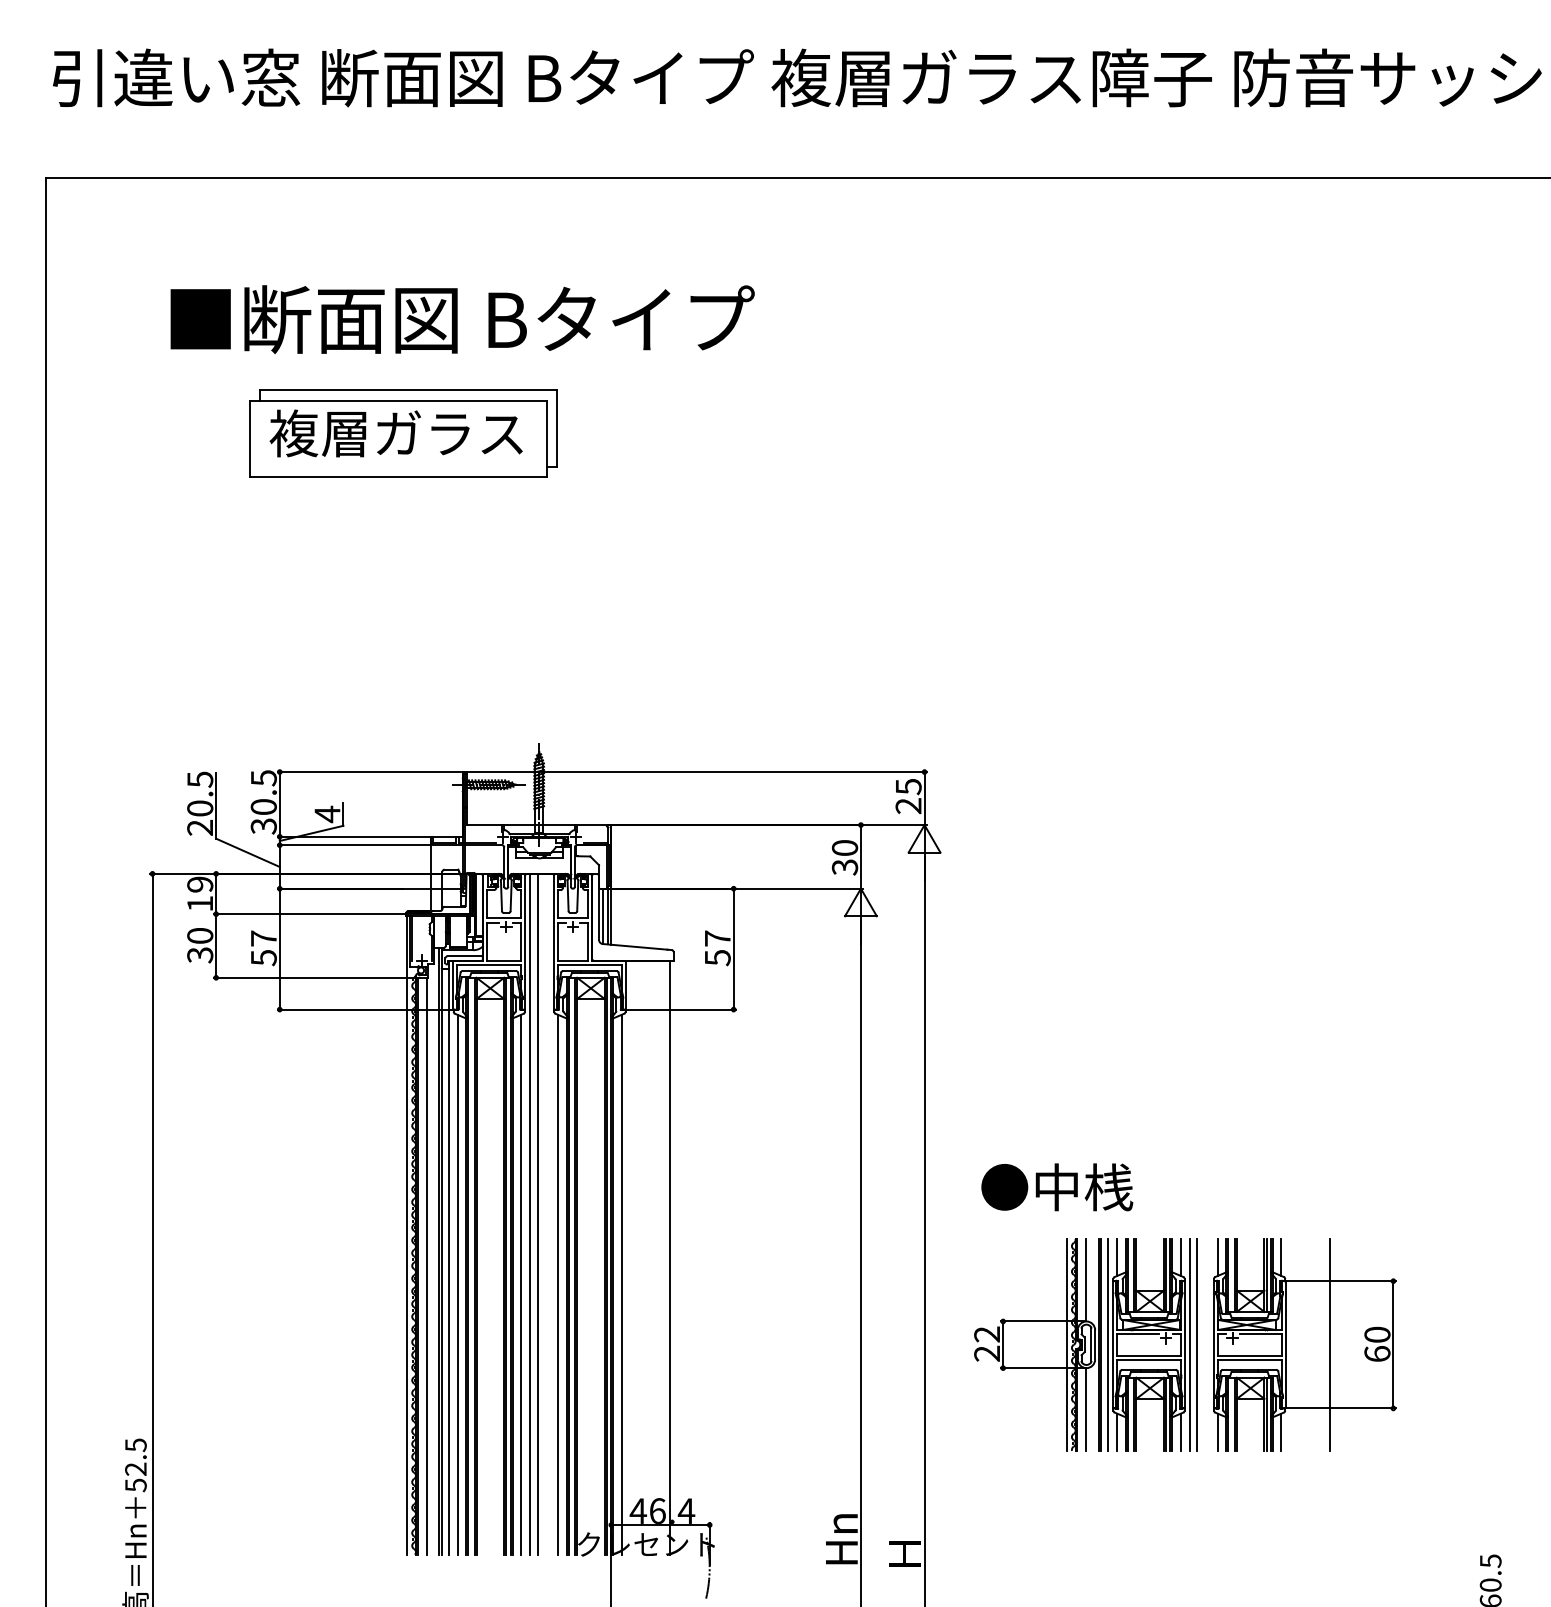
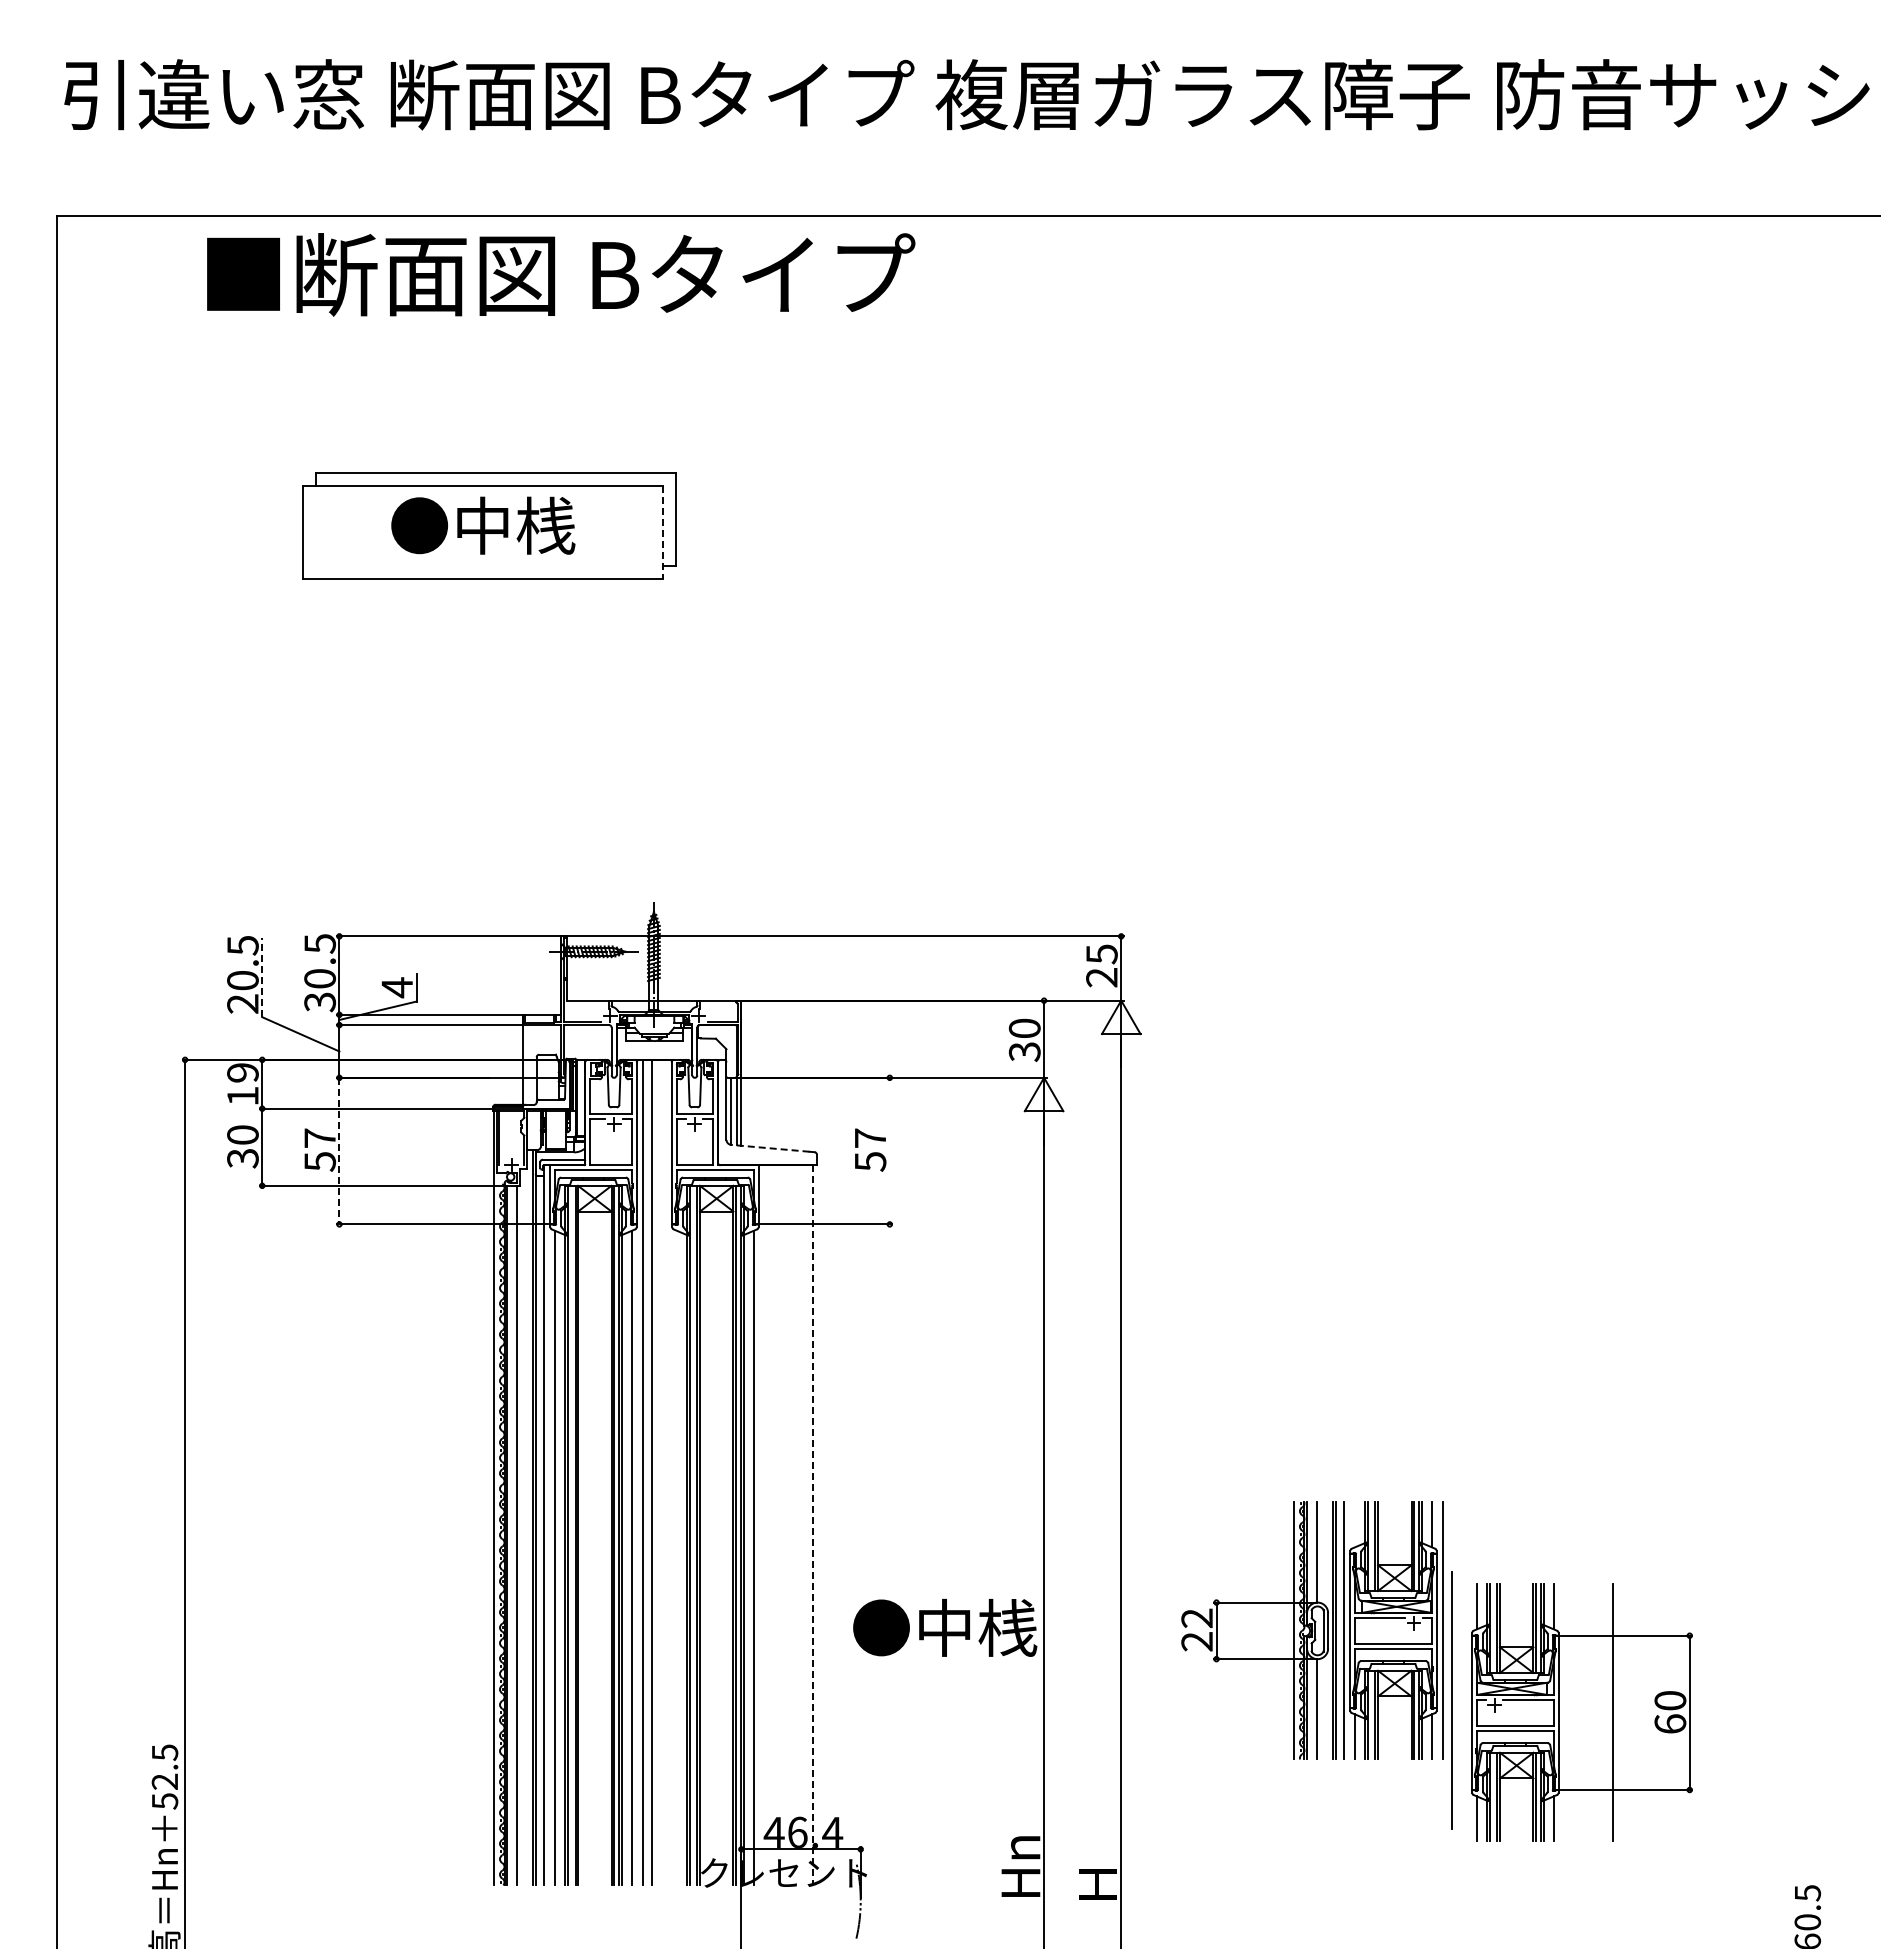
text: (462, 319) -> (561, 274), moved
text: (396, 433) -> (480, 525), 複層ガラス -> ●中桟
line: (546, 439) -> (662, 533), solid -> dashed
line: (216, 805) -> (262, 977), solid -> dashed
line: (634, 946) -> (769, 1148), solid -> dashed
line: (733, 948) -> (889, 1150), removed
line: (279, 949) -> (339, 1151), solid -> dashed
text: (1057, 1186) -> (945, 1627), moved
line: (669, 1257) -> (812, 1525), solid -> dashed
line: (1116, 1257) -> (1354, 1524), removed
line: (557, 1284) -> (676, 1557), removed
line: (1196, 1344) -> (1451, 1700), moved
part: (1304, 1344) -> (1581, 1712), moved

